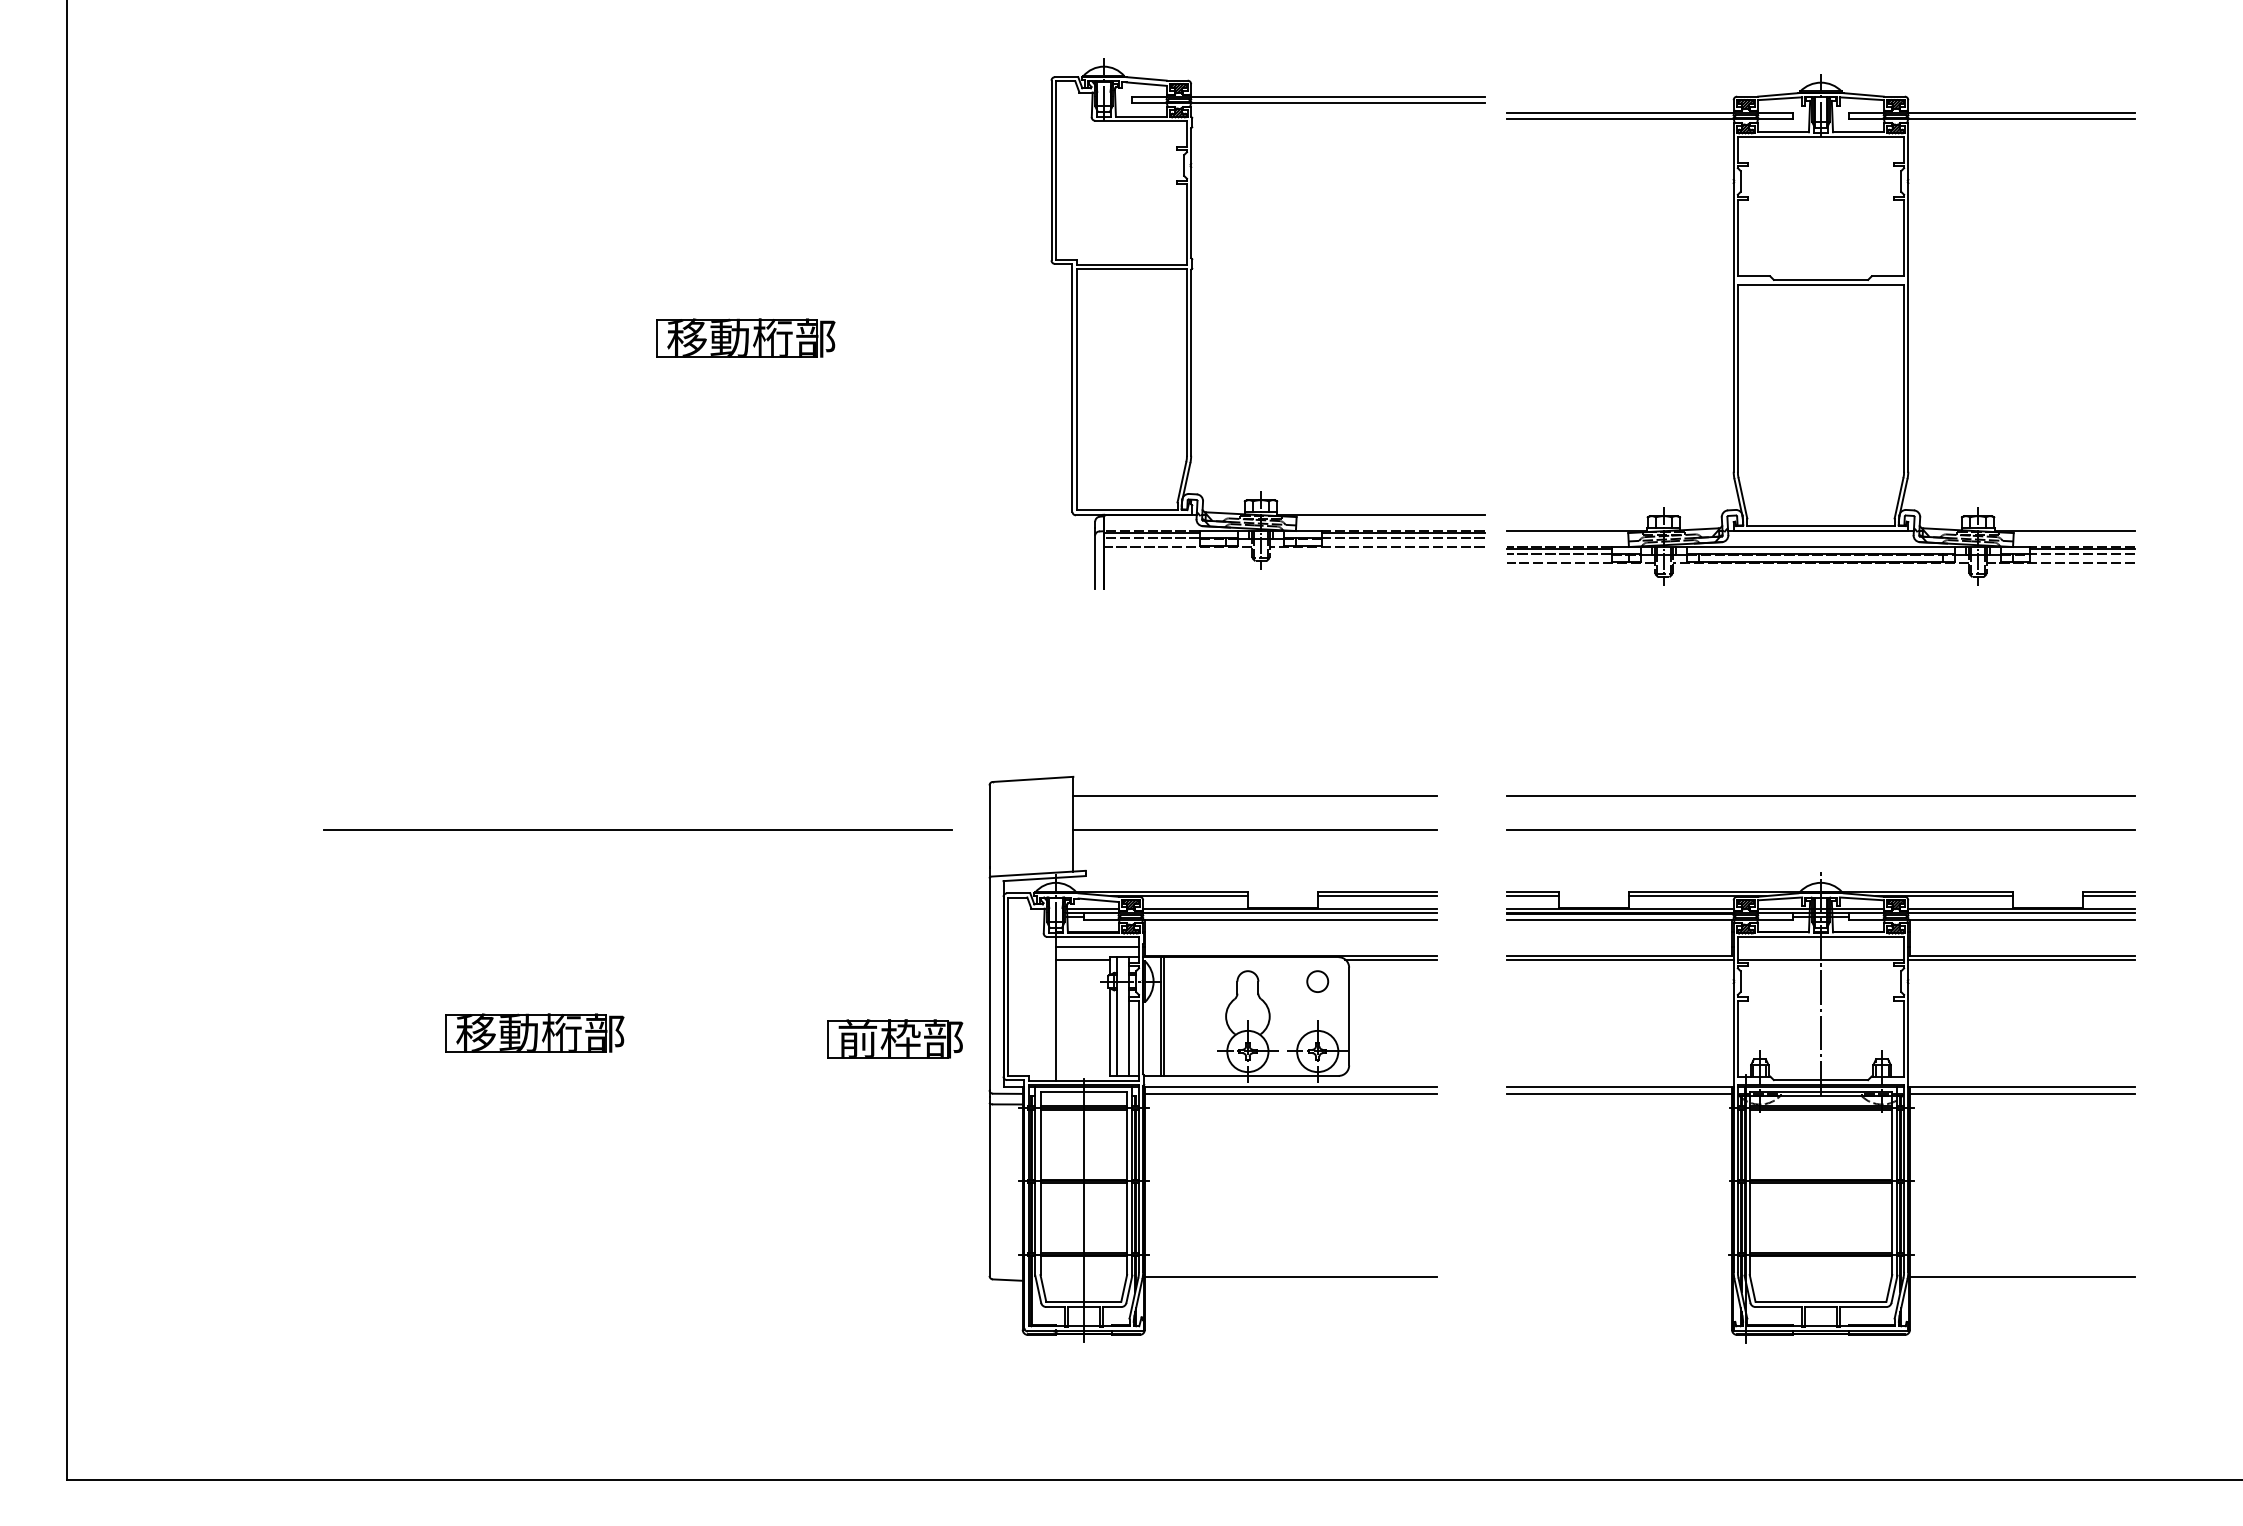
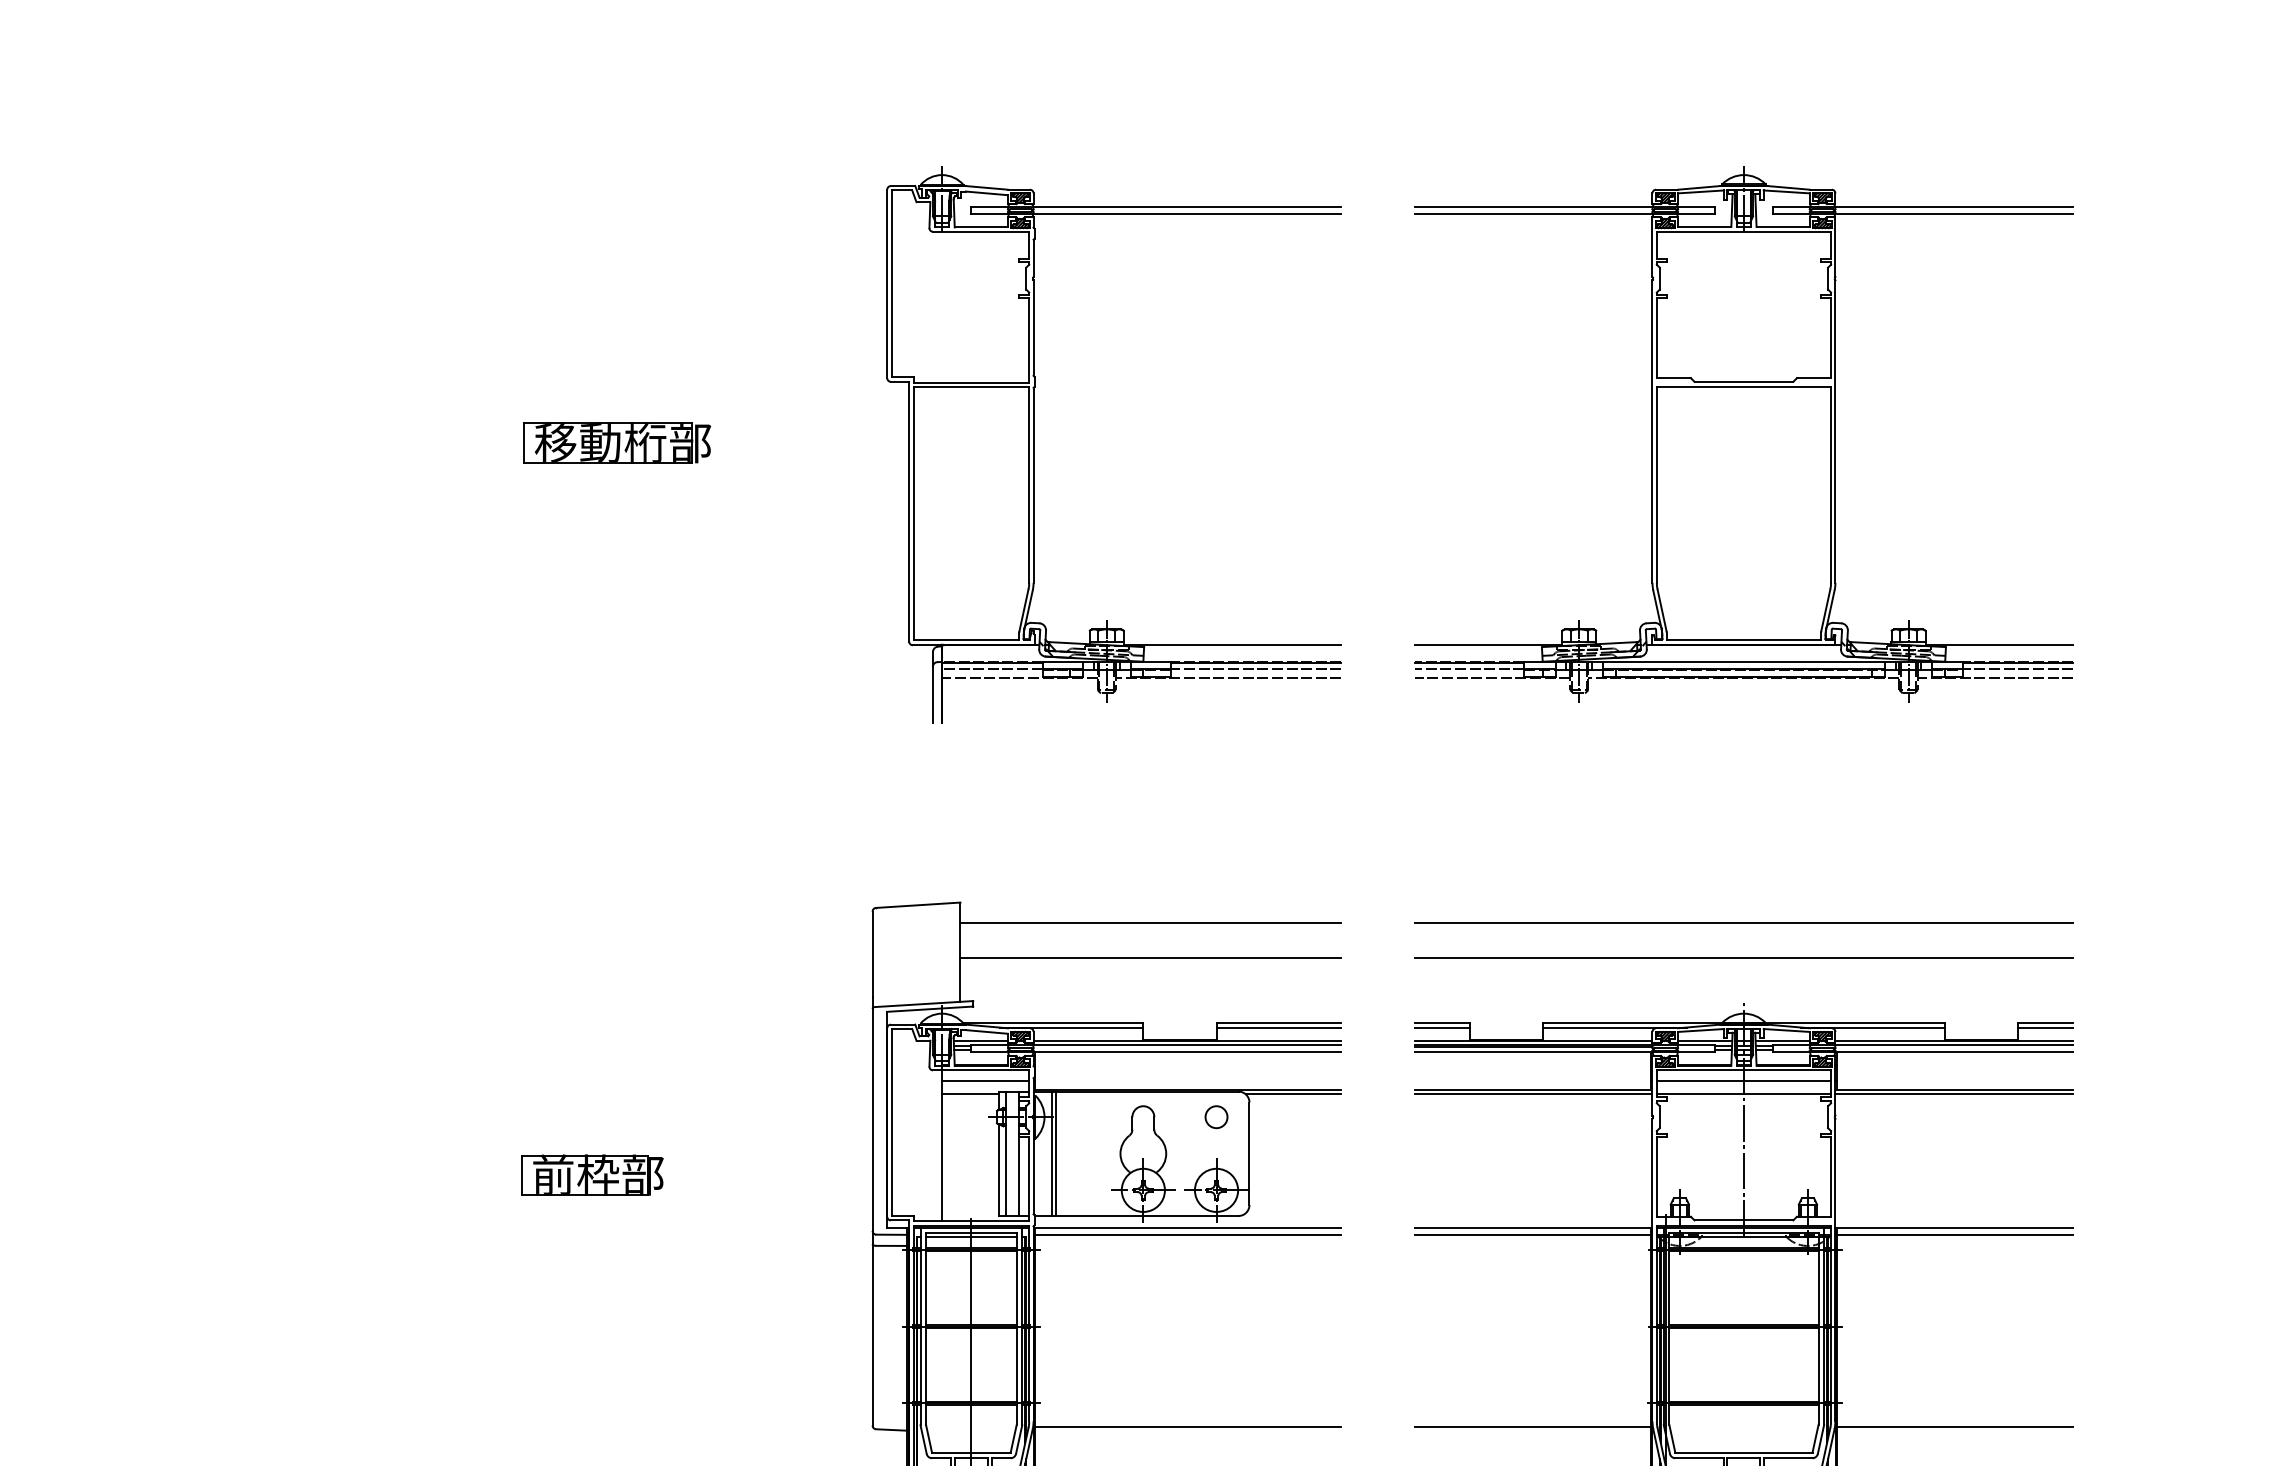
part: (1191, 323) -> (1033, 444), moved
line: (637, 829) -> (503, 957), removed
line: (1820, 947) -> (1743, 1081), added
part: (534, 1032) -> (395, 1170), removed
part: (895, 1038) -> (592, 1174), moved
line: (1083, 1095) -> (971, 1236), added
line: (1618, 1276) -> (1531, 1426), added

